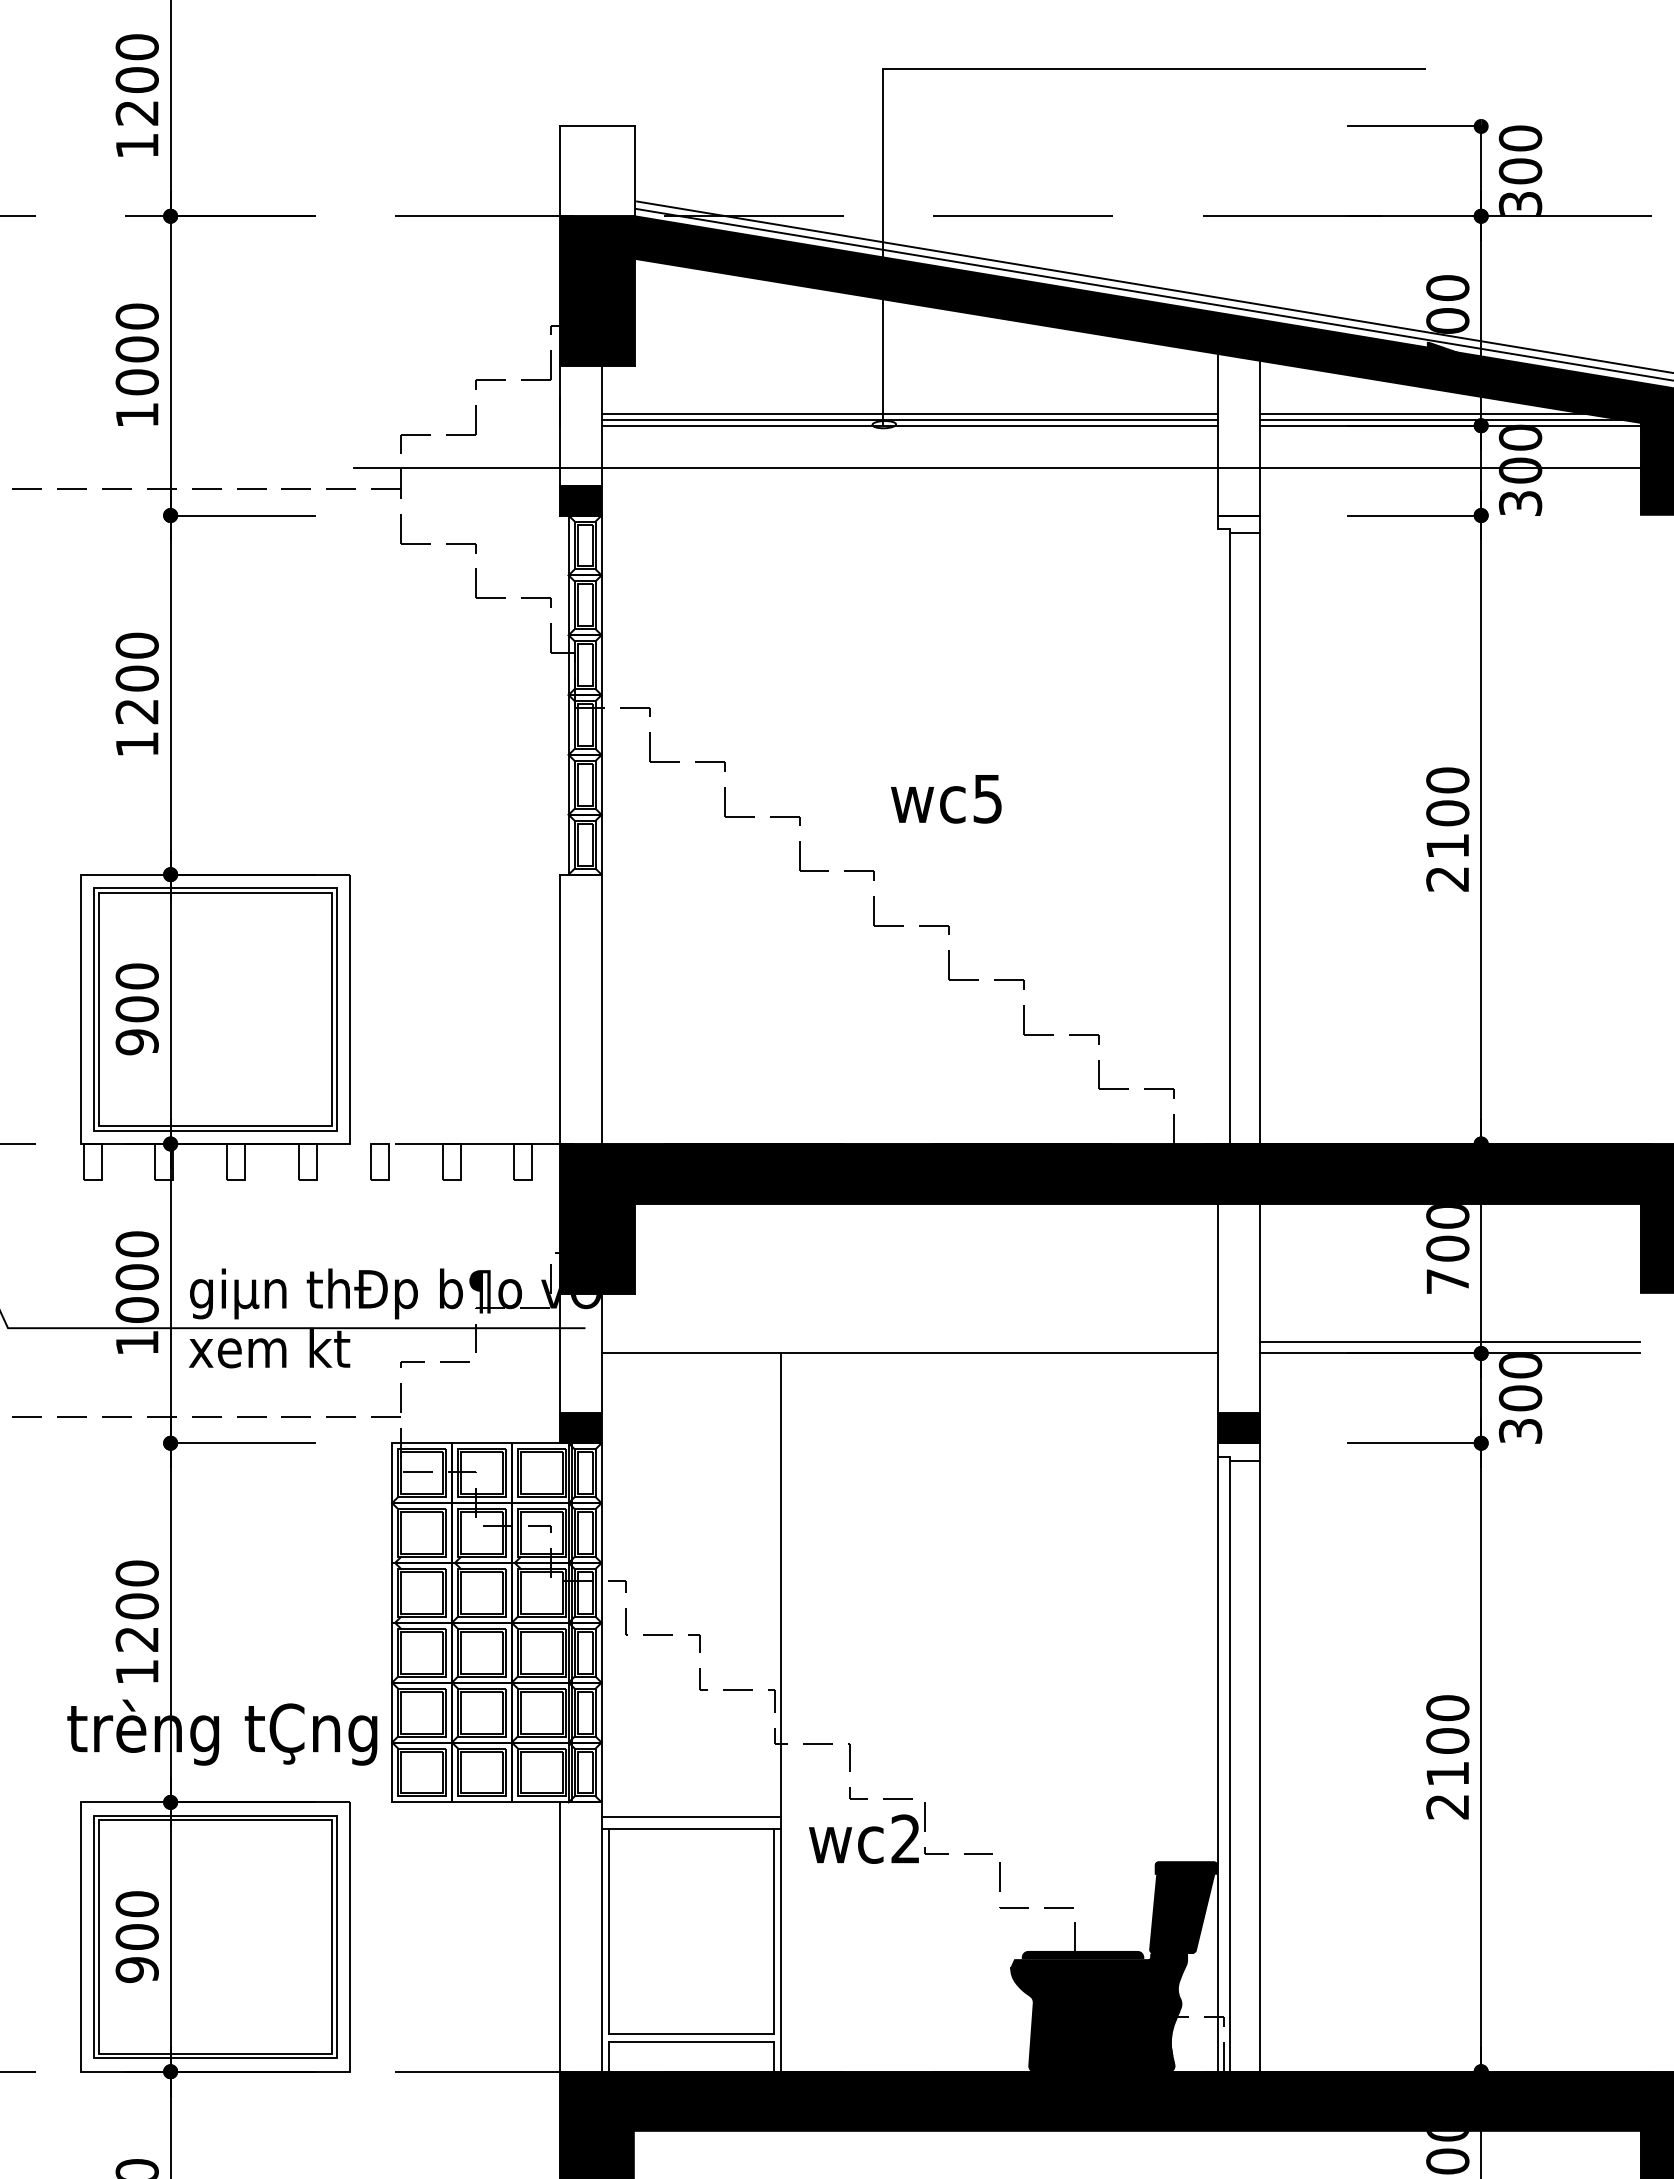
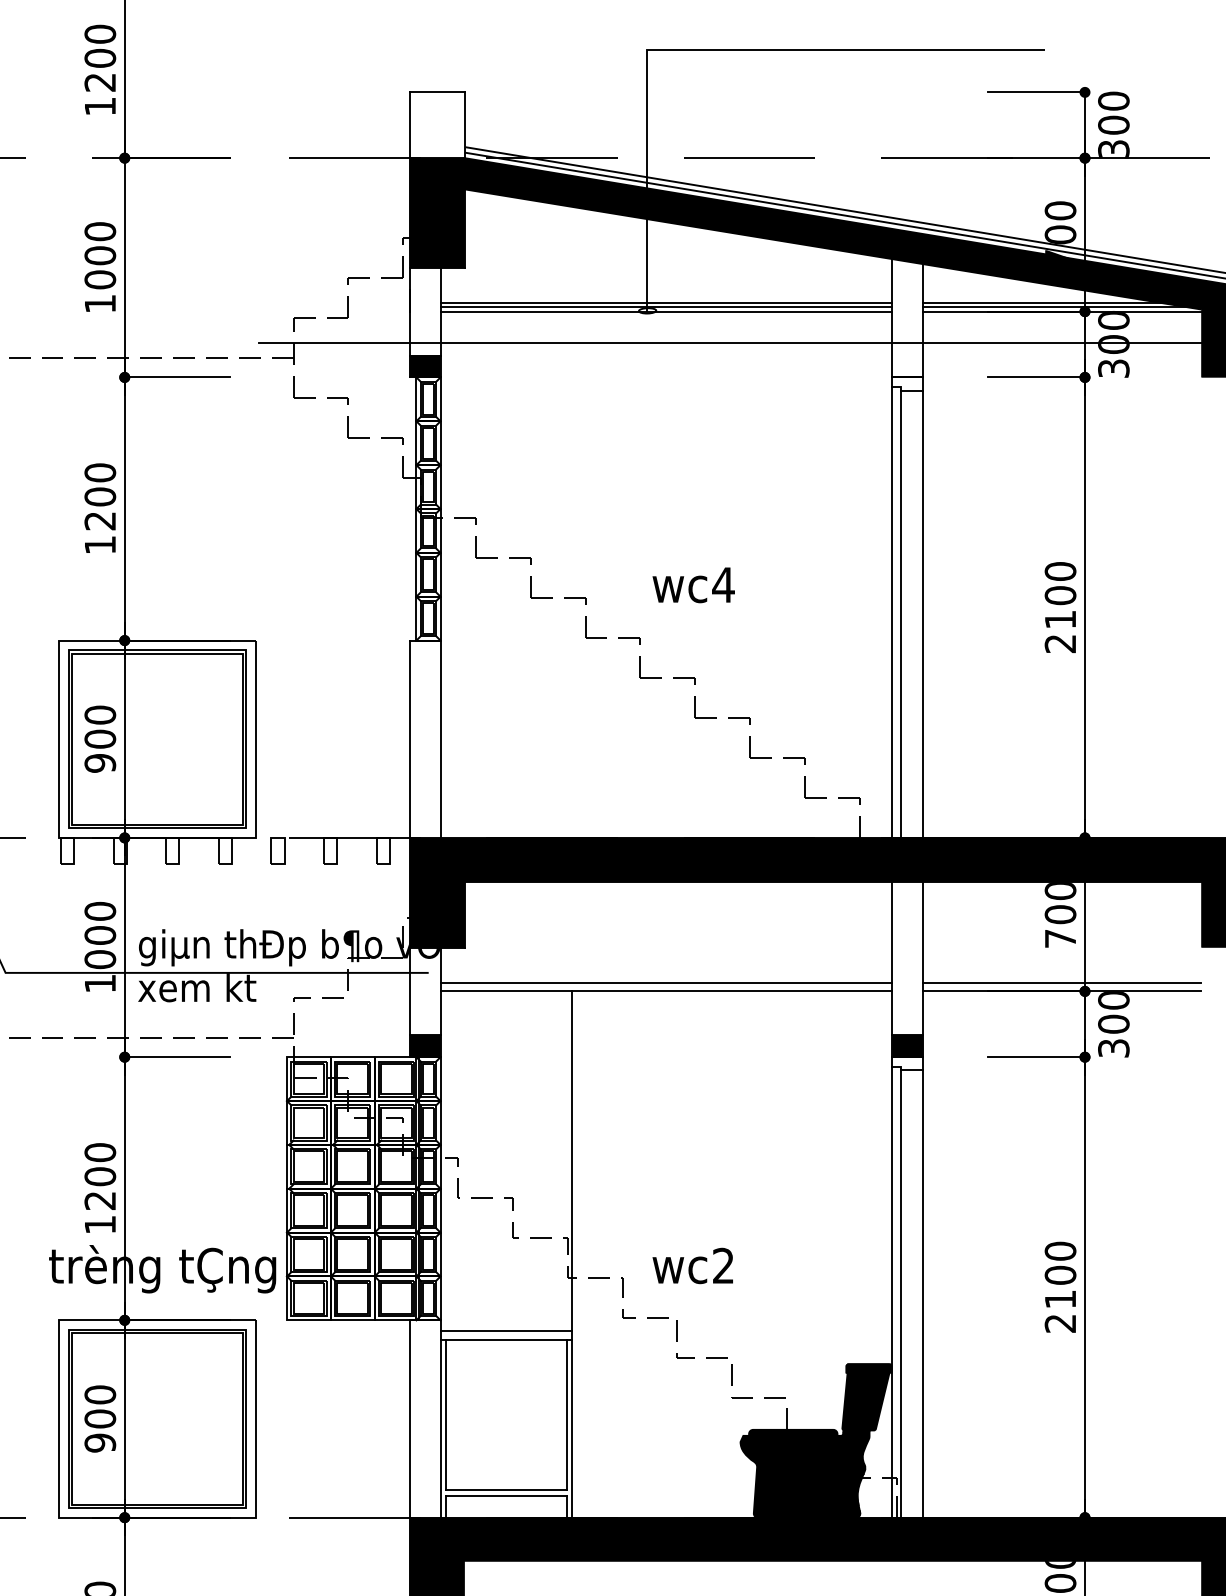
text: (987, 799) -> (723, 585), wc5 -> wc4
line: (1218, 836) -> (892, 612), added
line: (909, 1341) -> (666, 982), added
text: (863, 1838) -> (692, 1265), moved

